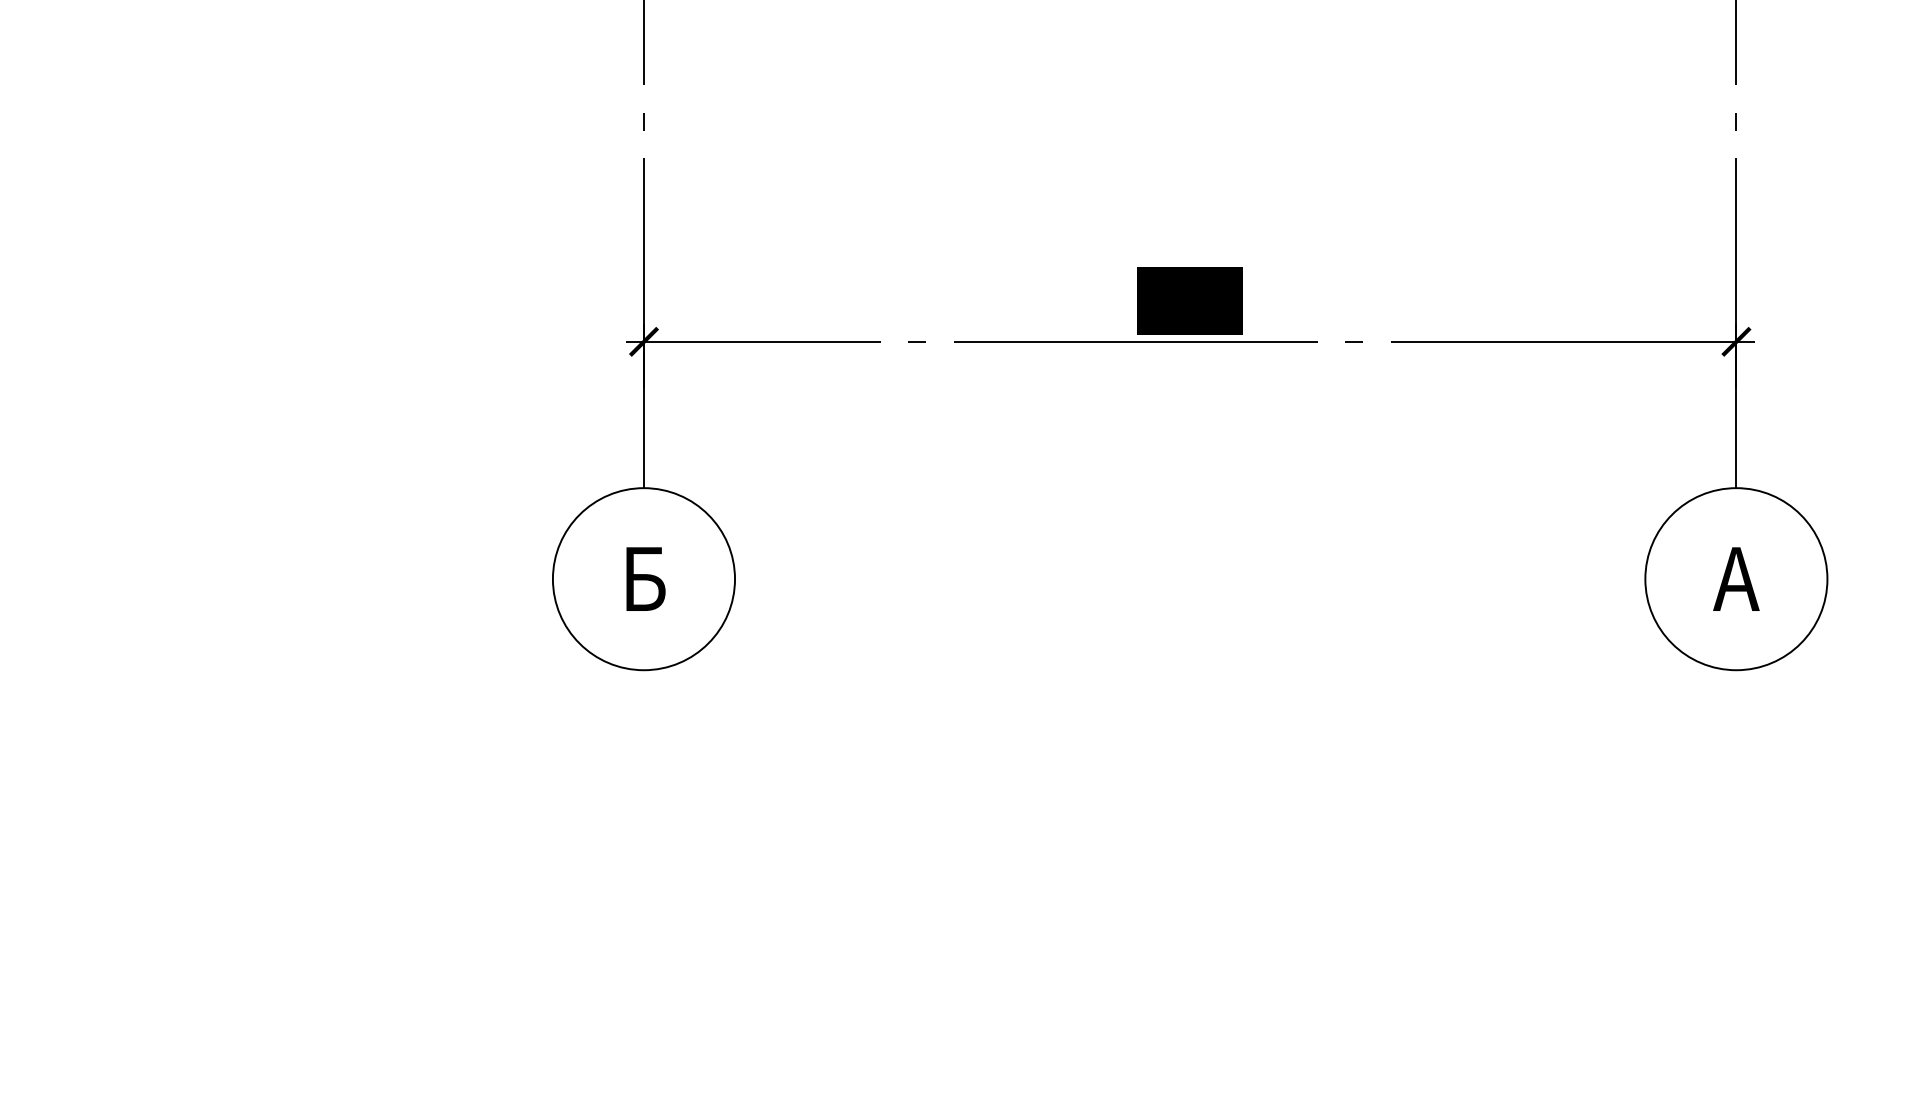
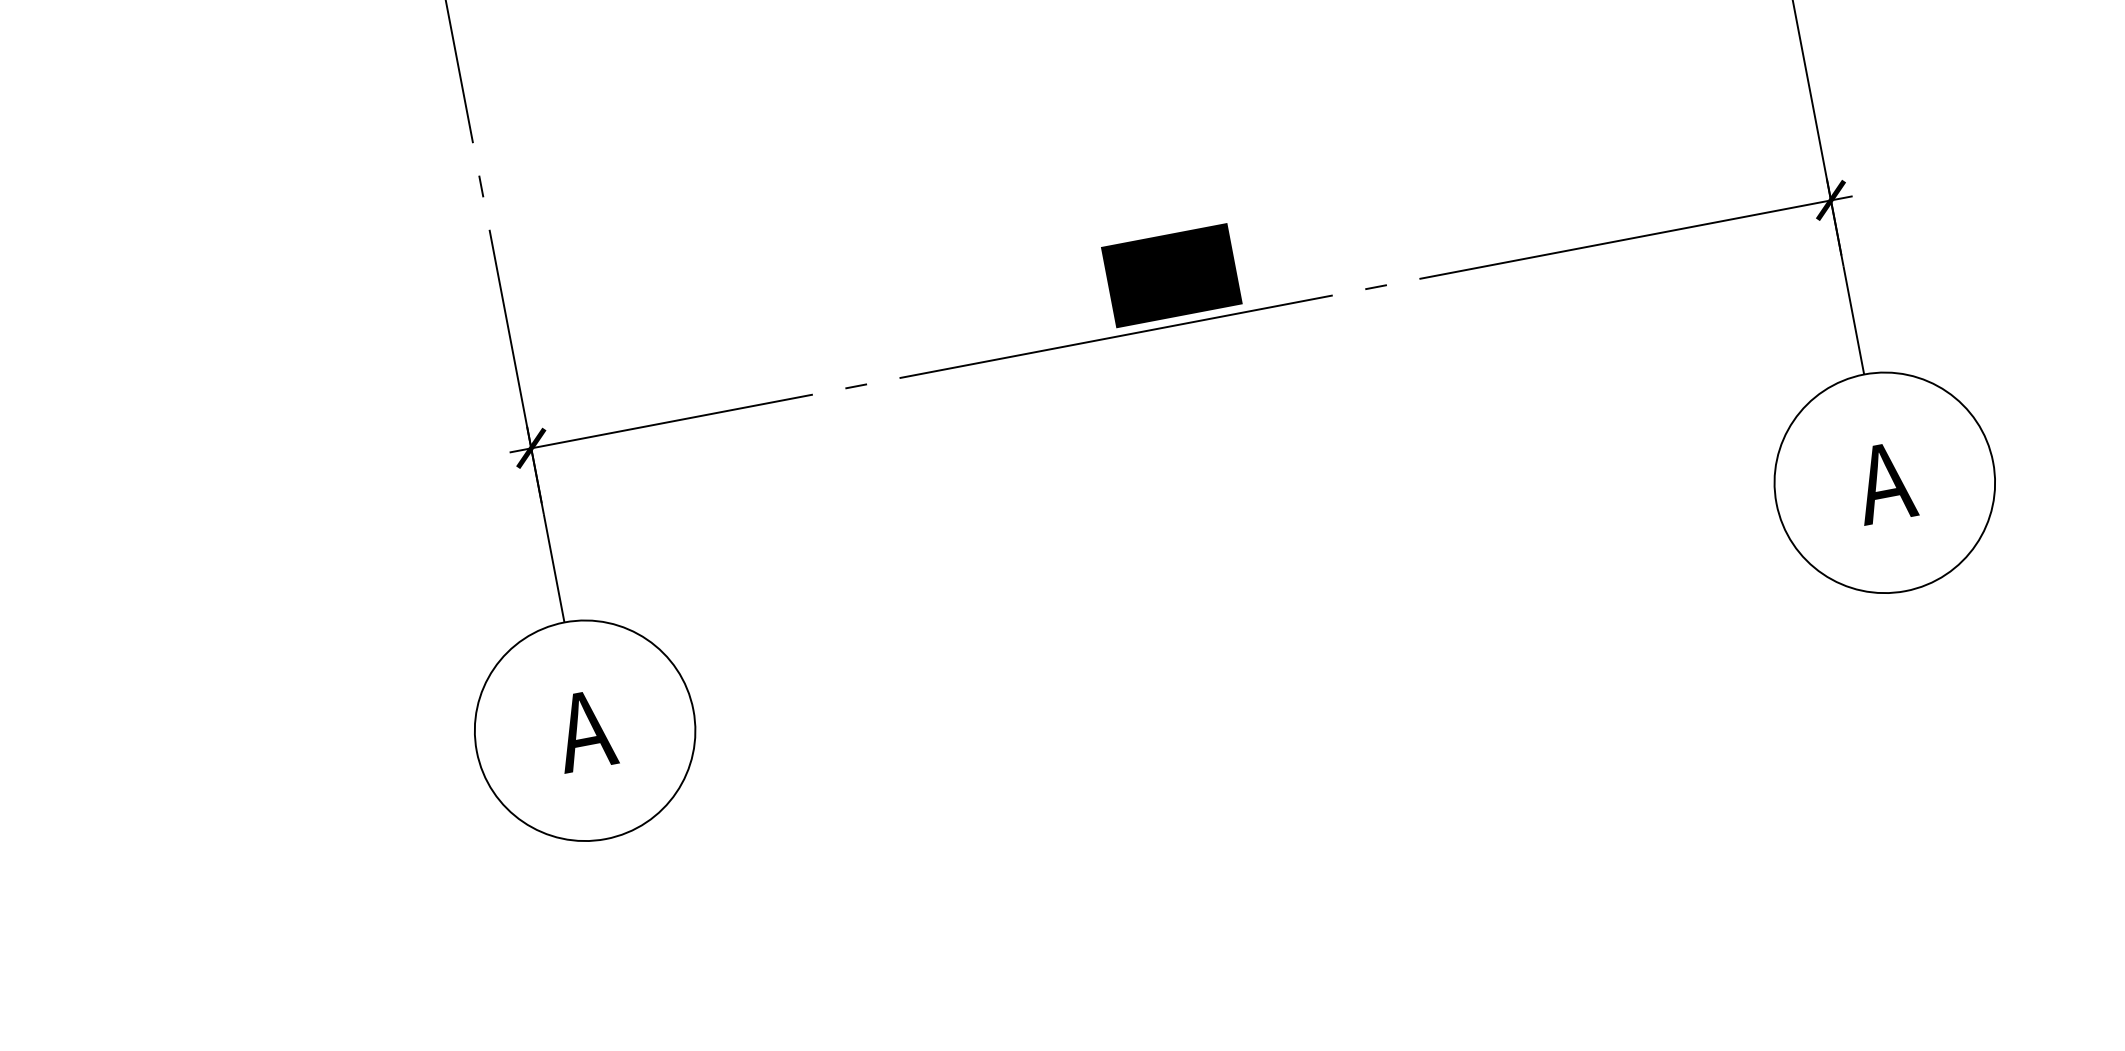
text: (643, 578) -> (584, 730), Б -> А

